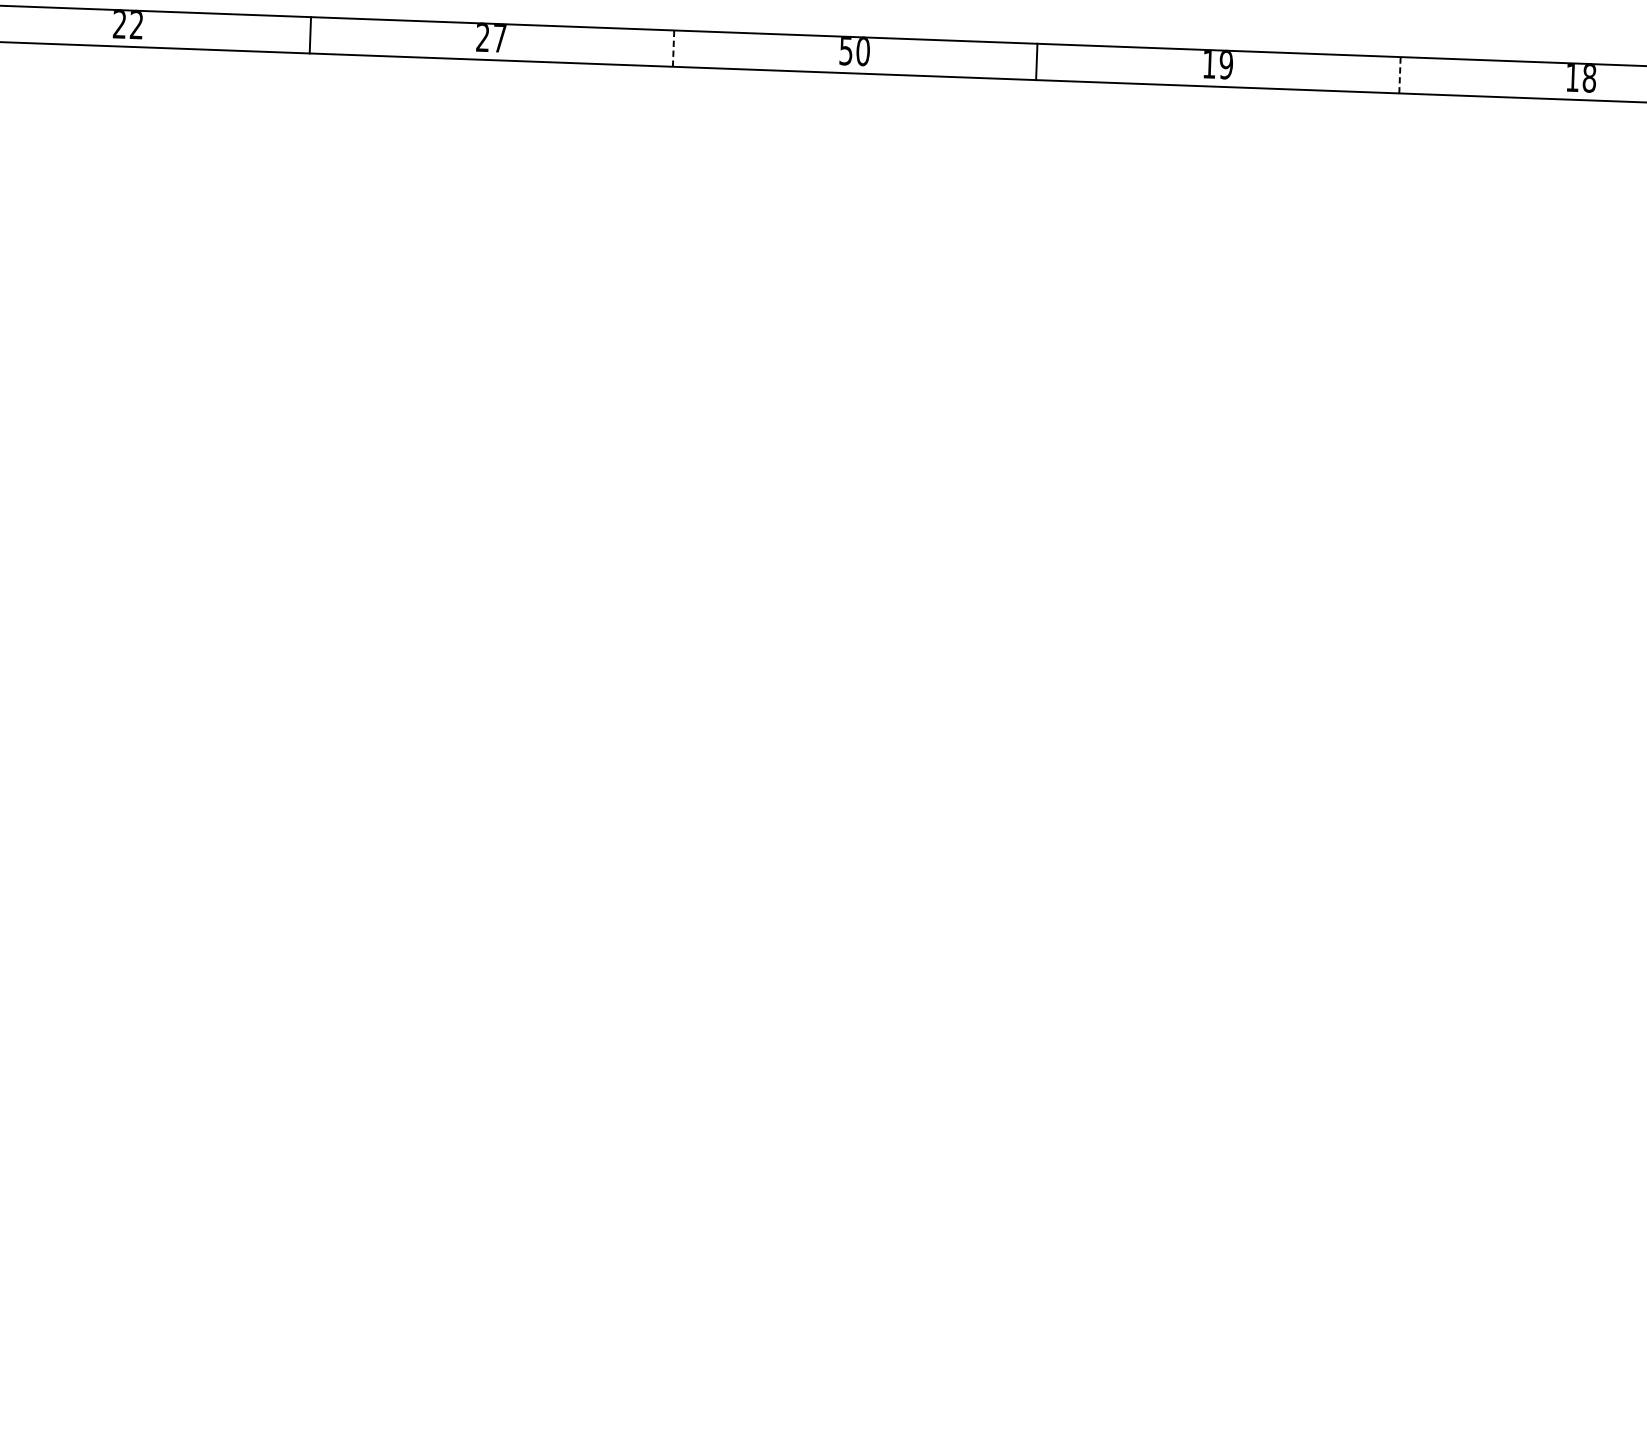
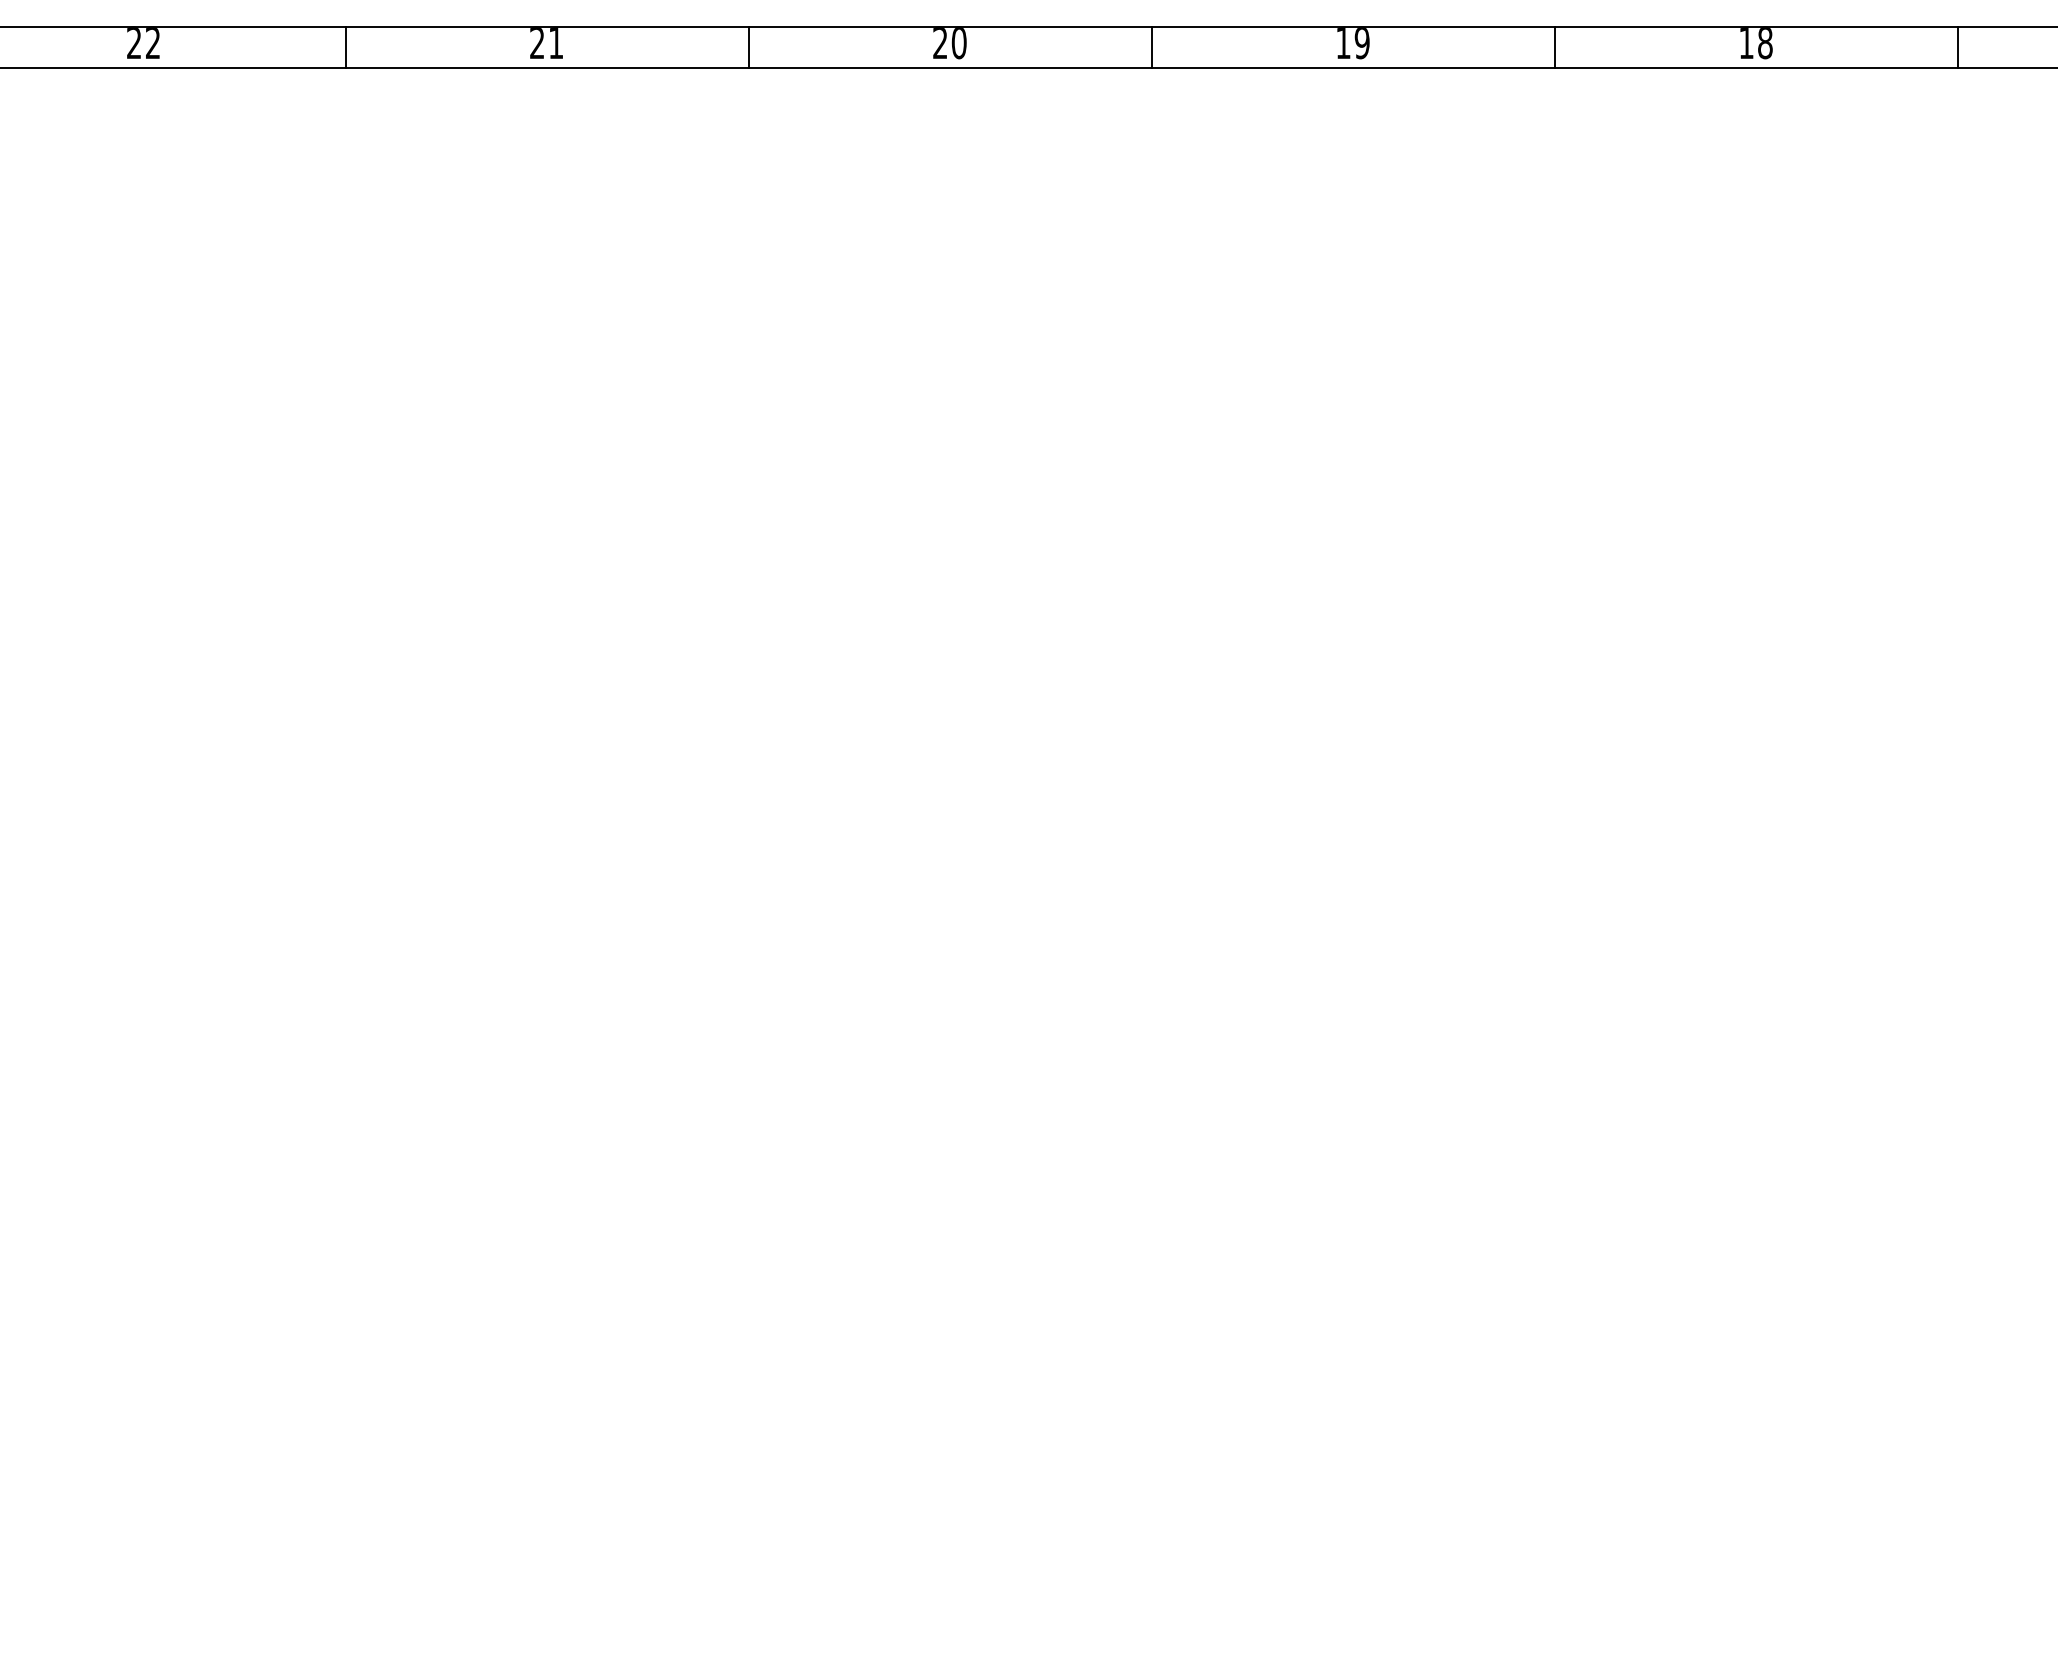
text: (500, 38) -> (556, 43), 27 -> 21
line: (674, 47) -> (749, 46), dashed -> solid
text: (846, 51) -> (940, 43), 50 -> 20
line: (1400, 74) -> (1555, 46), dashed -> solid

